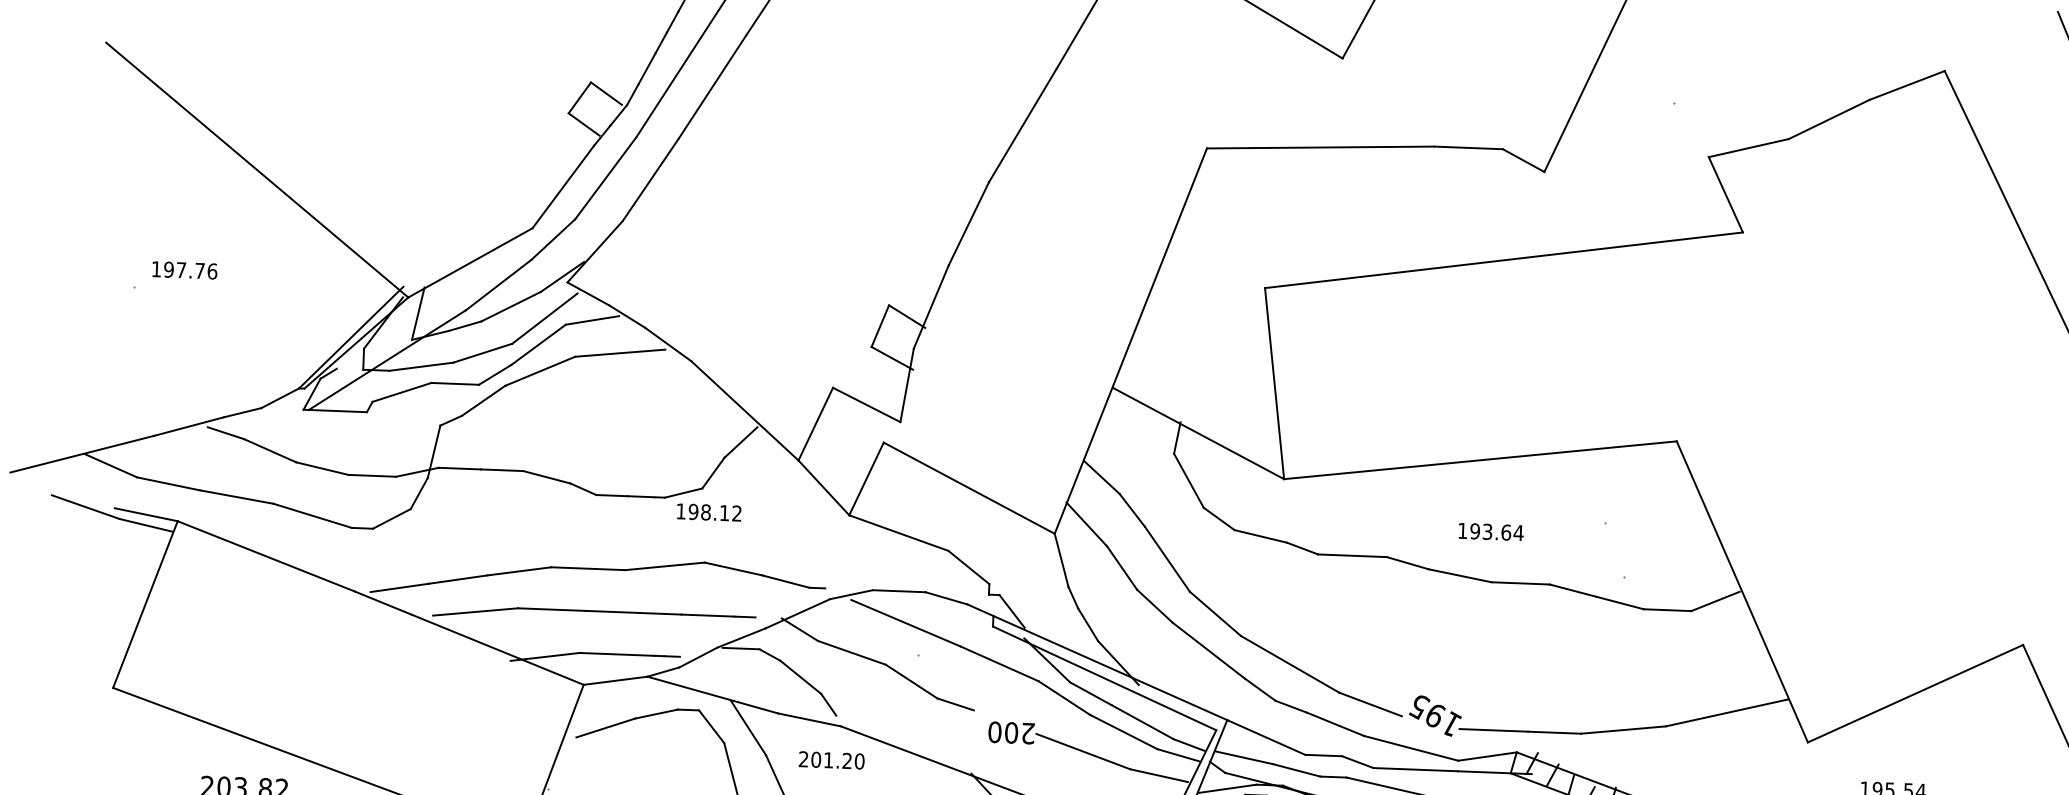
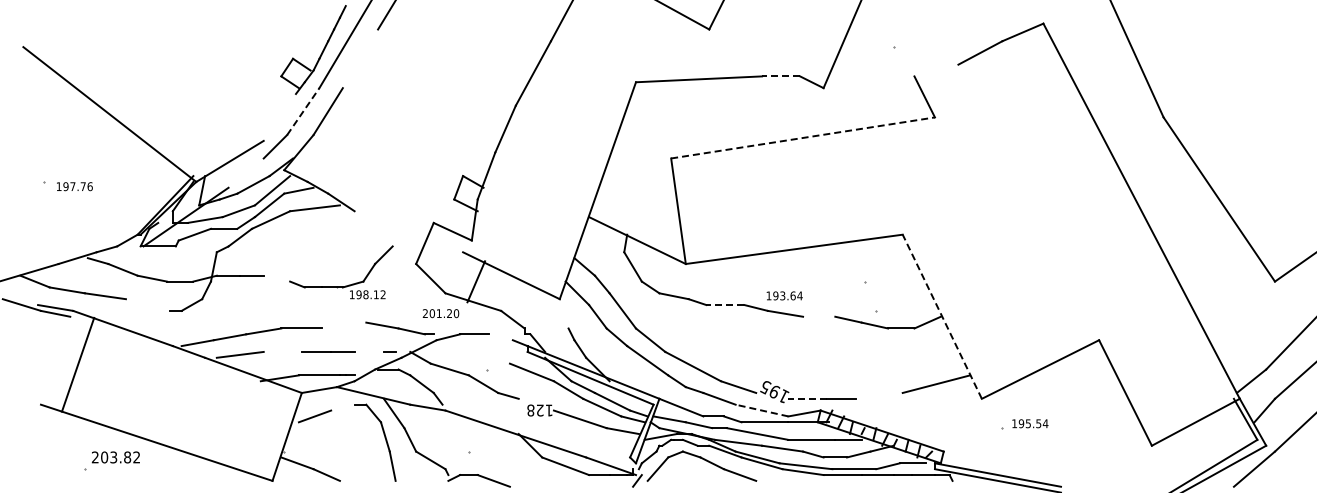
line: (712, 86) -> (360, 58), removed
line: (1467, 148) -> (780, 76), solid -> dashed
line: (1748, 148) -> (936, 70), removed
line: (606, 178) -> (303, 111), solid -> dashed
line: (562, 187) -> (279, 117), removed
line: (1504, 259) -> (803, 137), solid -> dashed
text: (184, 270) -> (74, 186), moved
line: (497, 283) -> (245, 172), removed
line: (745, 410) -> (385, 237), removed
line: (546, 476) -> (276, 278), removed
line: (866, 478) -> (476, 281), moved
line: (311, 514) -> (147, 304), removed
text: (1490, 531) -> (784, 295), moved
line: (1350, 556) -> (724, 305), solid -> dashed
line: (1060, 559) -> (563, 313), removed
line: (665, 566) -> (344, 325), removed
line: (1521, 582) -> (819, 316), removed
line: (1742, 591) -> (942, 316), solid -> dashed
line: (945, 598) -> (500, 337), removed
line: (144, 603) -> (77, 364), moved
line: (551, 608) -> (282, 351), removed
line: (706, 614) -> (368, 351), removed
line: (904, 622) -> (478, 351), removed
line: (655, 713) -> (342, 407), removed
line: (1492, 729) -> (806, 398), solid -> dashed
line: (1621, 729) -> (878, 395), removed
text: (1010, 732) -> (539, 410), 200 -> 128
line: (1410, 748) -> (761, 410), solid -> dashed
text: (830, 760) -> (440, 313), moved

